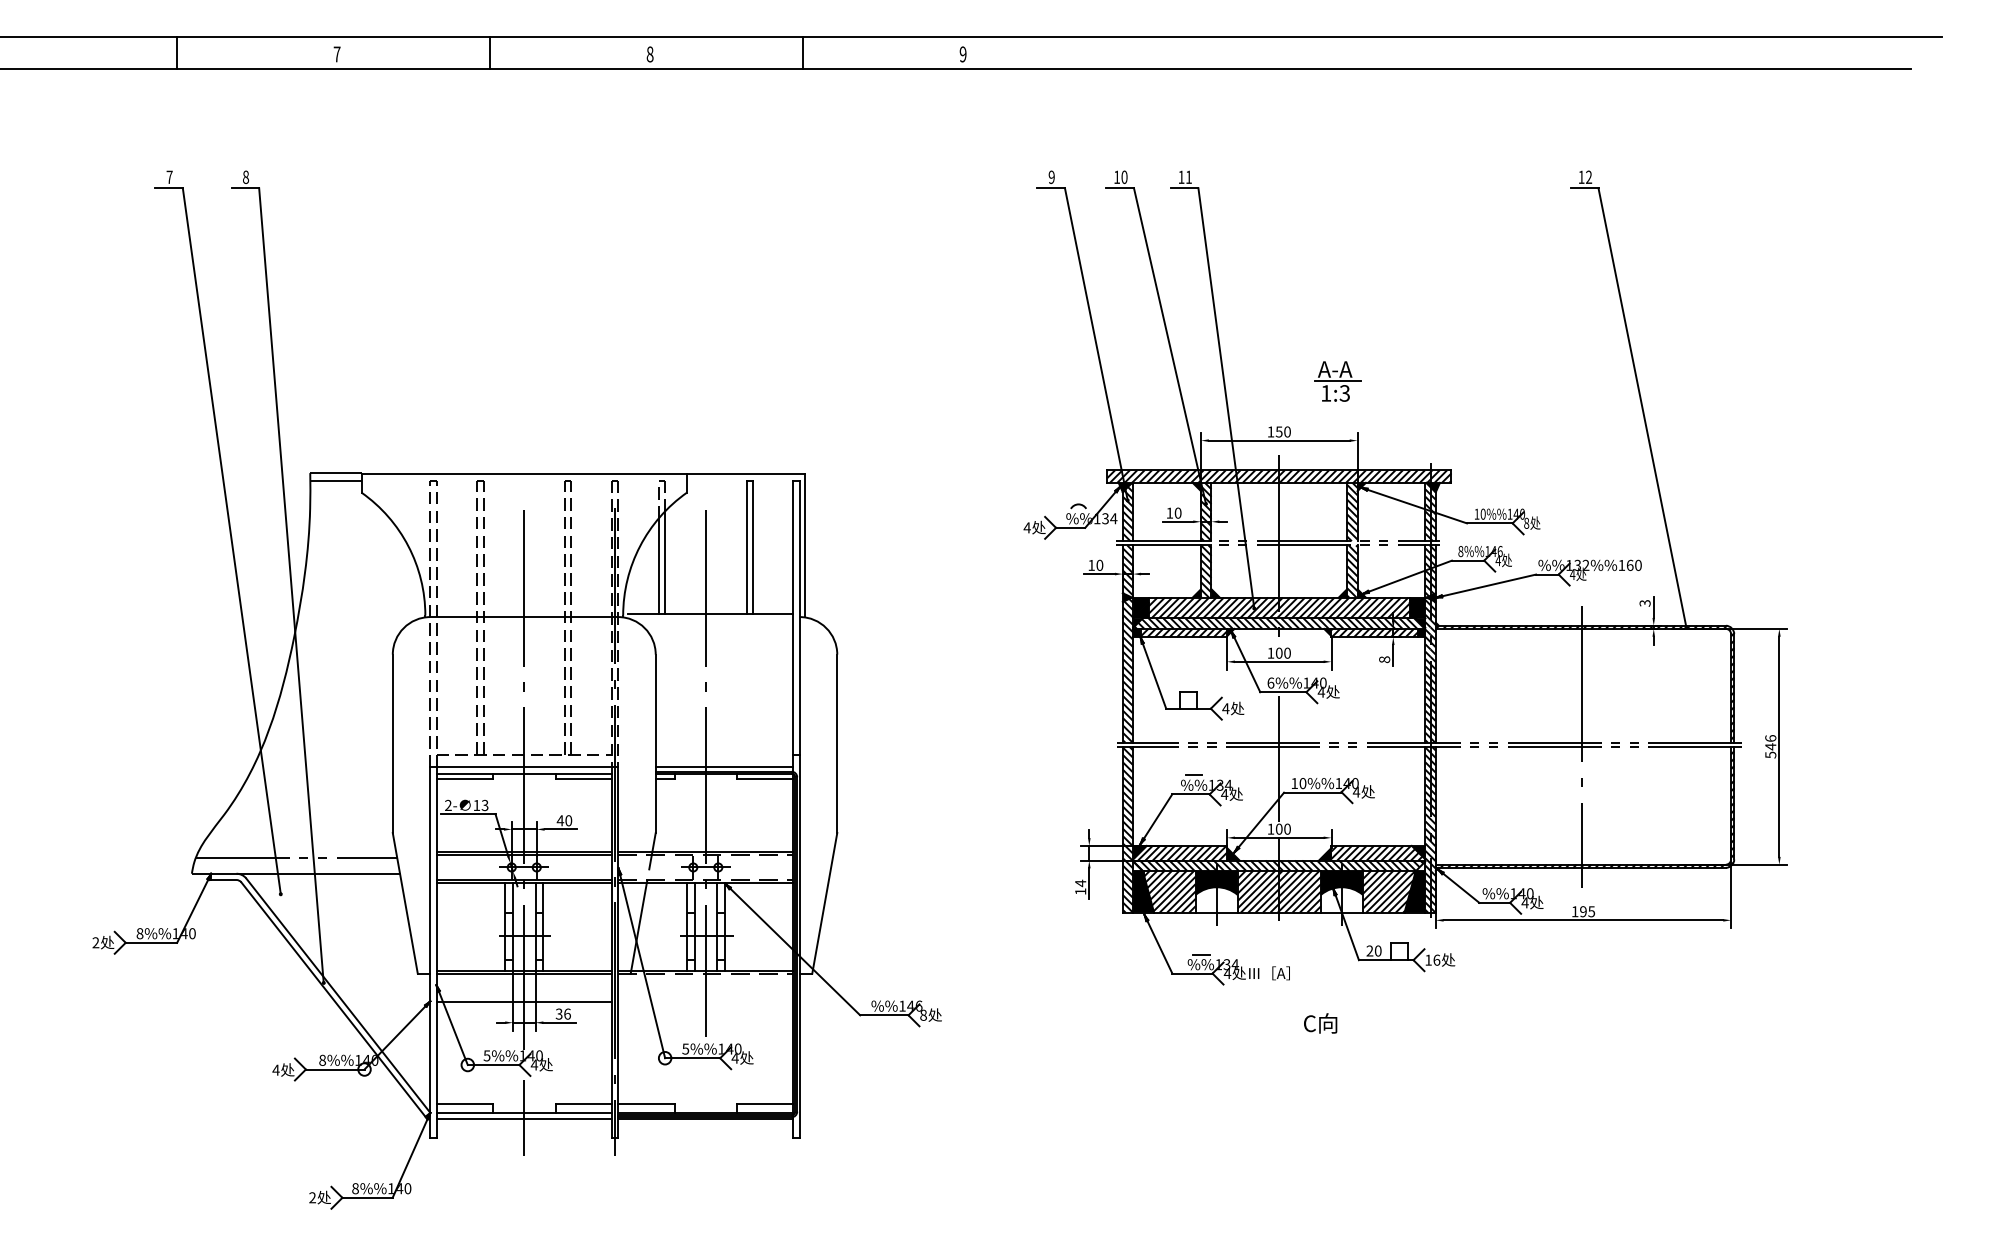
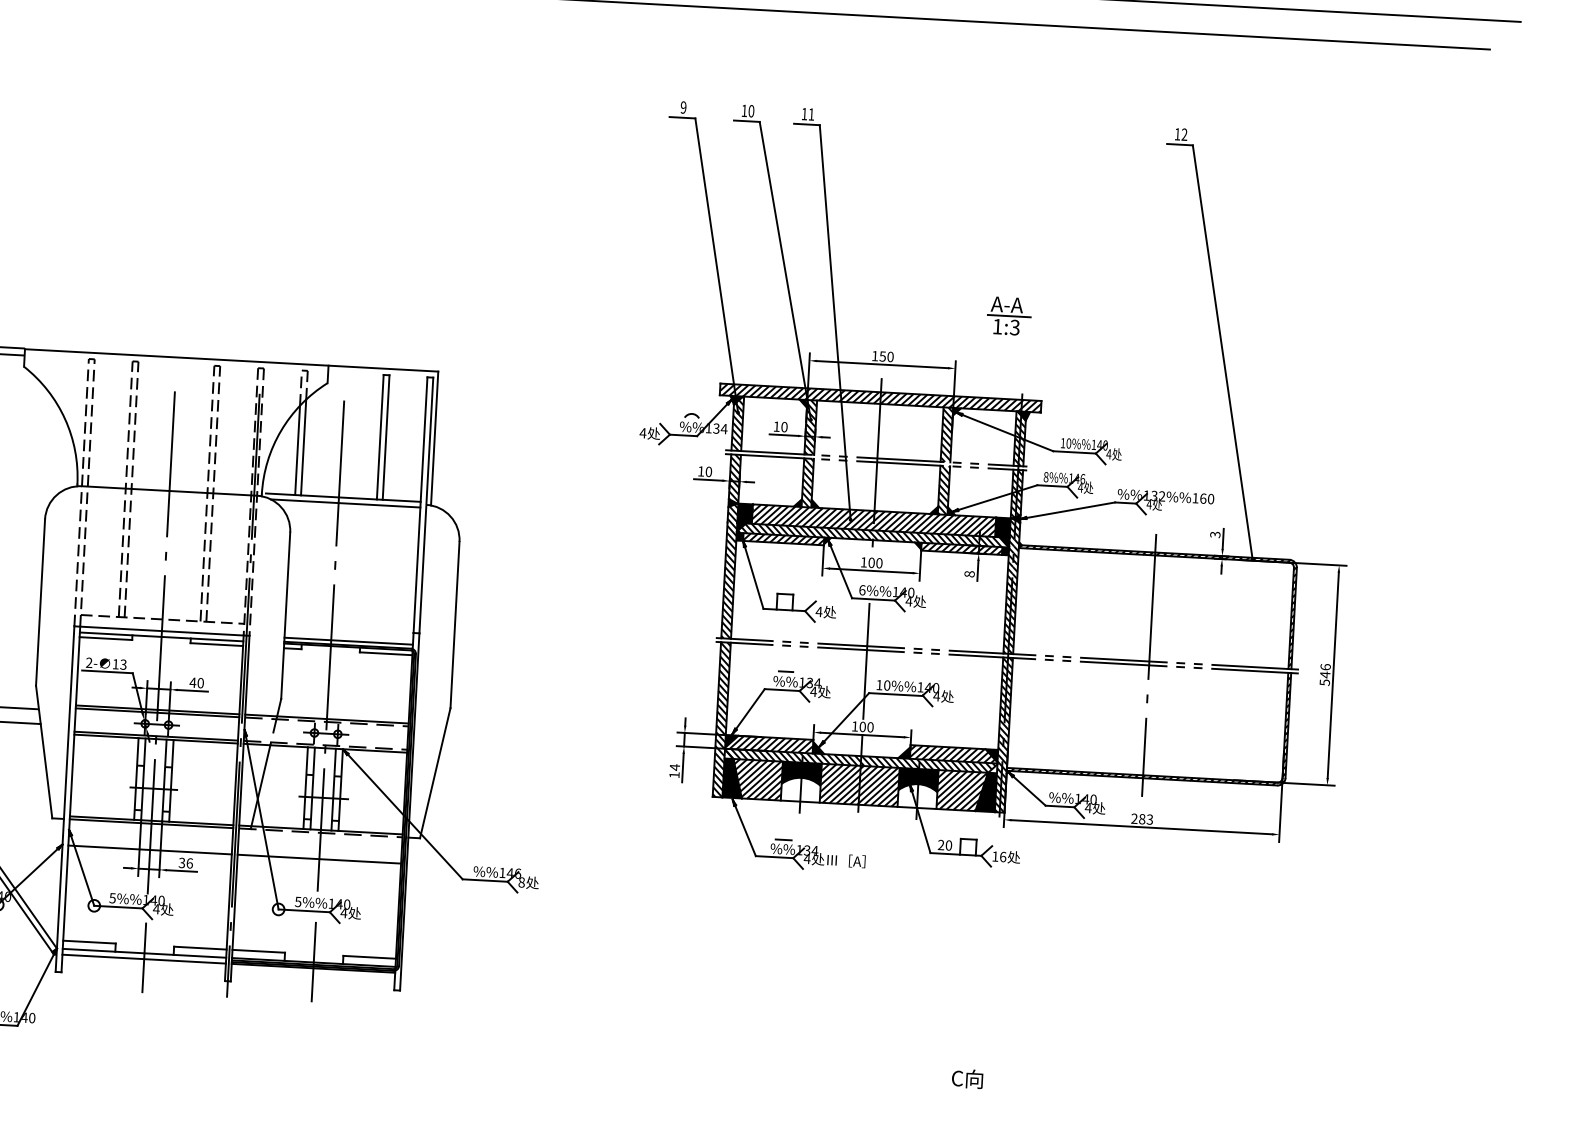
part: (1337, 381) -> (1008, 316), moved
text: (1526, 522) -> (1108, 453), 8 -> 4
line: (713, 620) -> (345, 503), added
text: (1583, 911) -> (1142, 819), 195 -> 283
line: (705, 1002) -> (319, 859), added
text: (1320, 1023) -> (967, 1078), moved
line: (705, 1112) -> (313, 962), added

